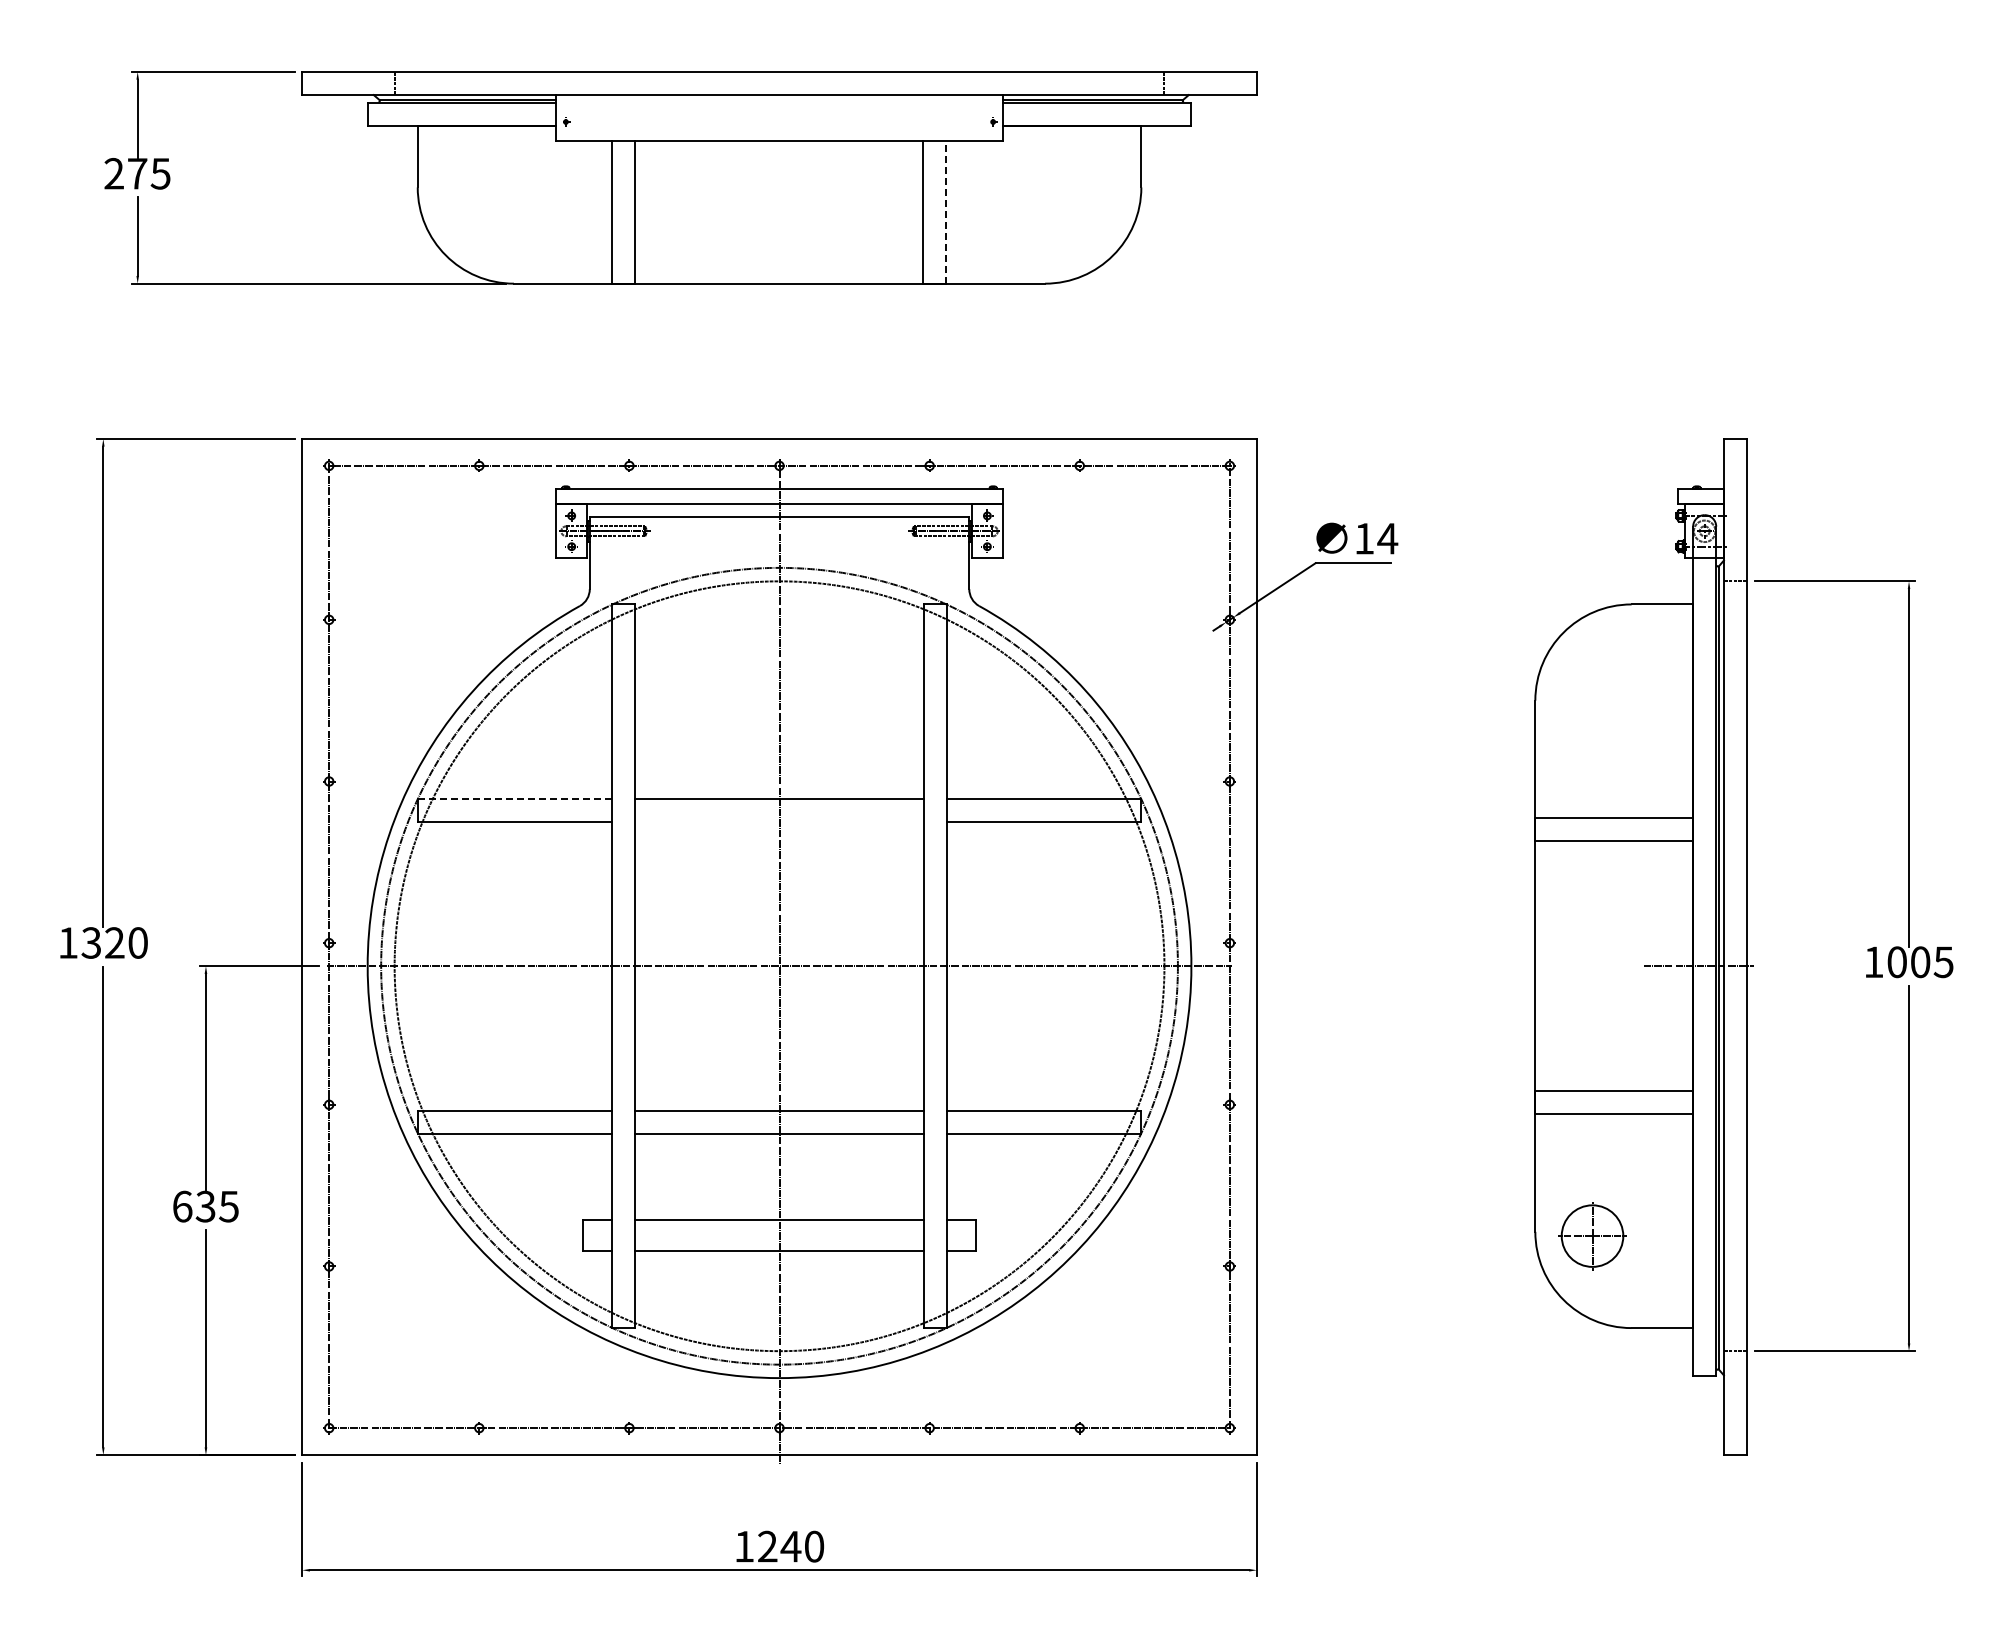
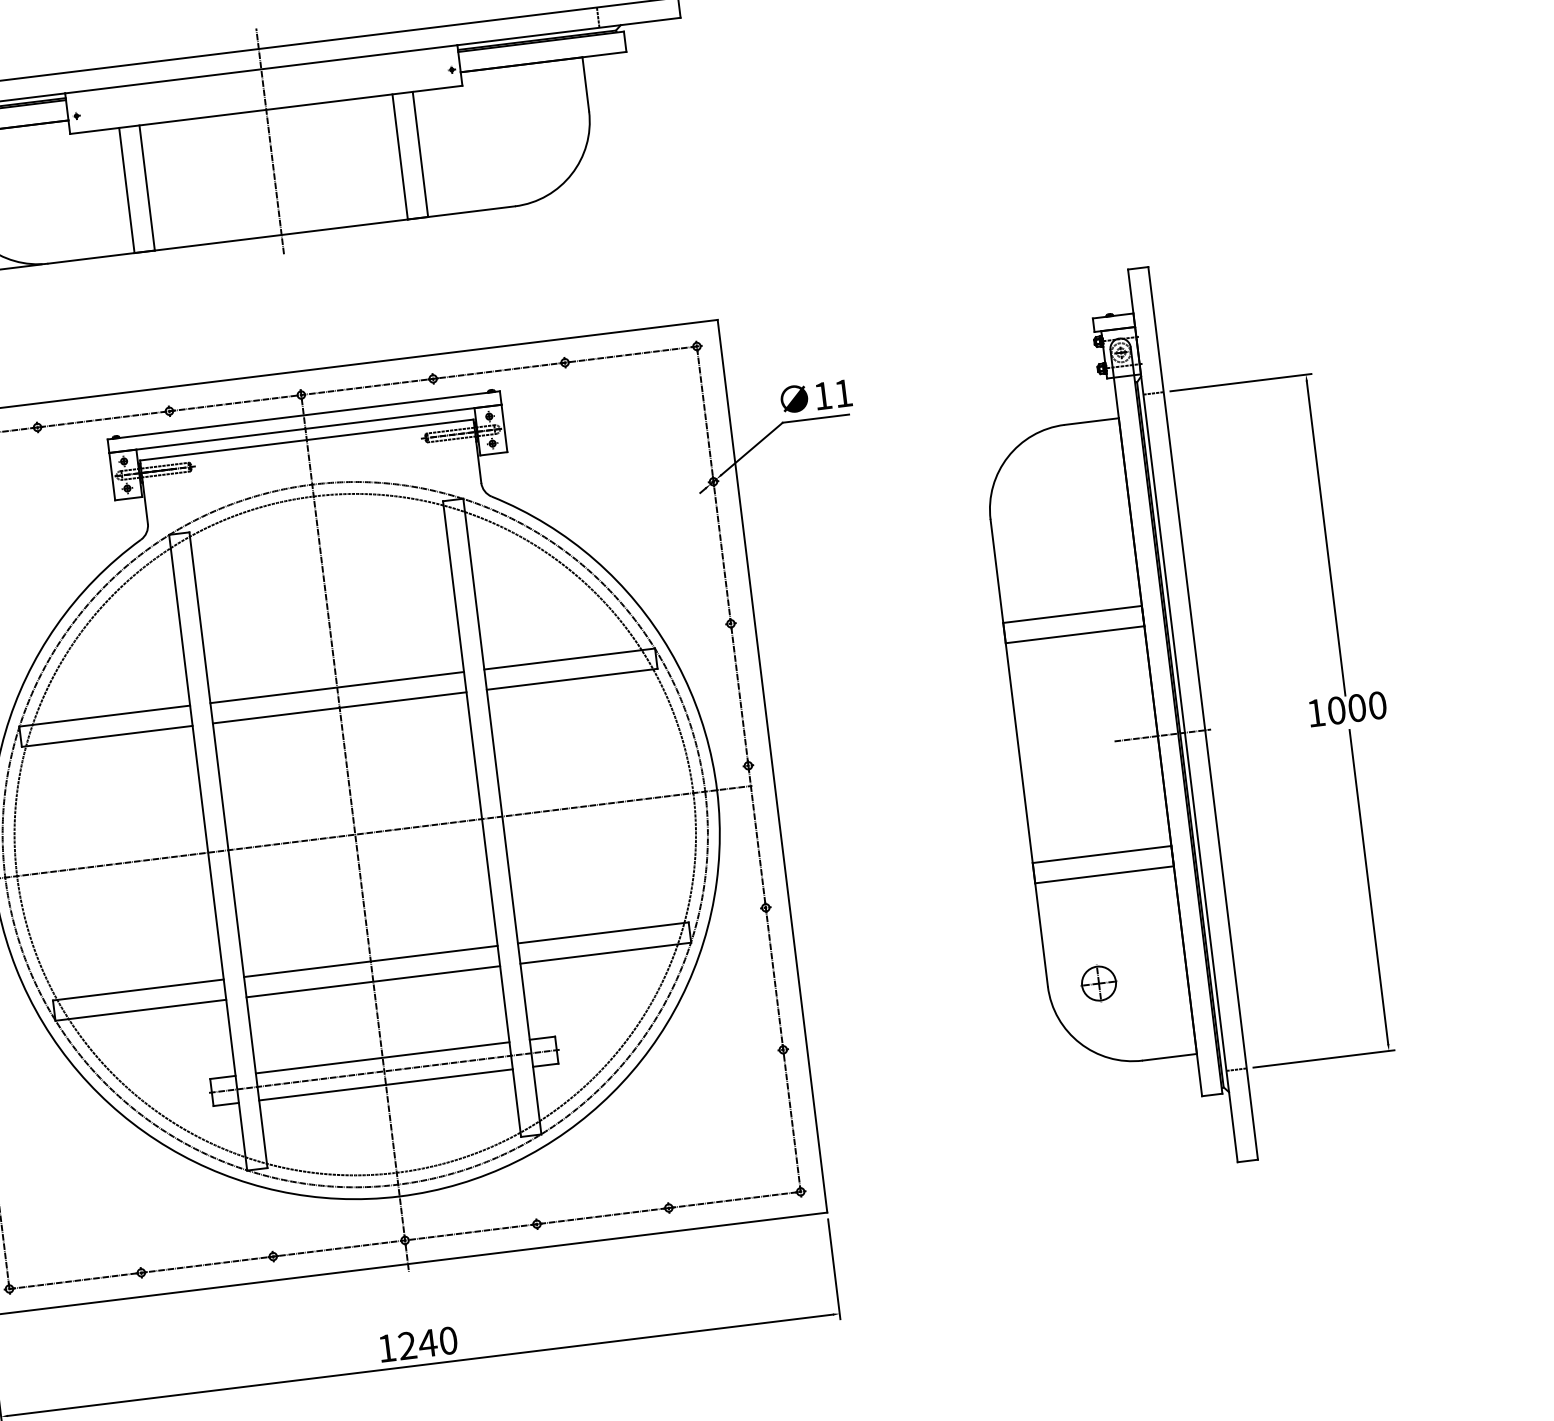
line: (779, 176) -> (270, 140), added
line: (946, 211) -> (420, 153), dashed -> solid
text: (1387, 538) -> (843, 393), 14 -> 11
line: (514, 798) -> (104, 715), dashed -> solid
line: (779, 821) -> (339, 707), added
text: (1943, 962) -> (1377, 705), 1005 -> 1000
part: (1593, 1234) -> (1099, 982), size x0.62
line: (779, 1235) -> (384, 1071), added

